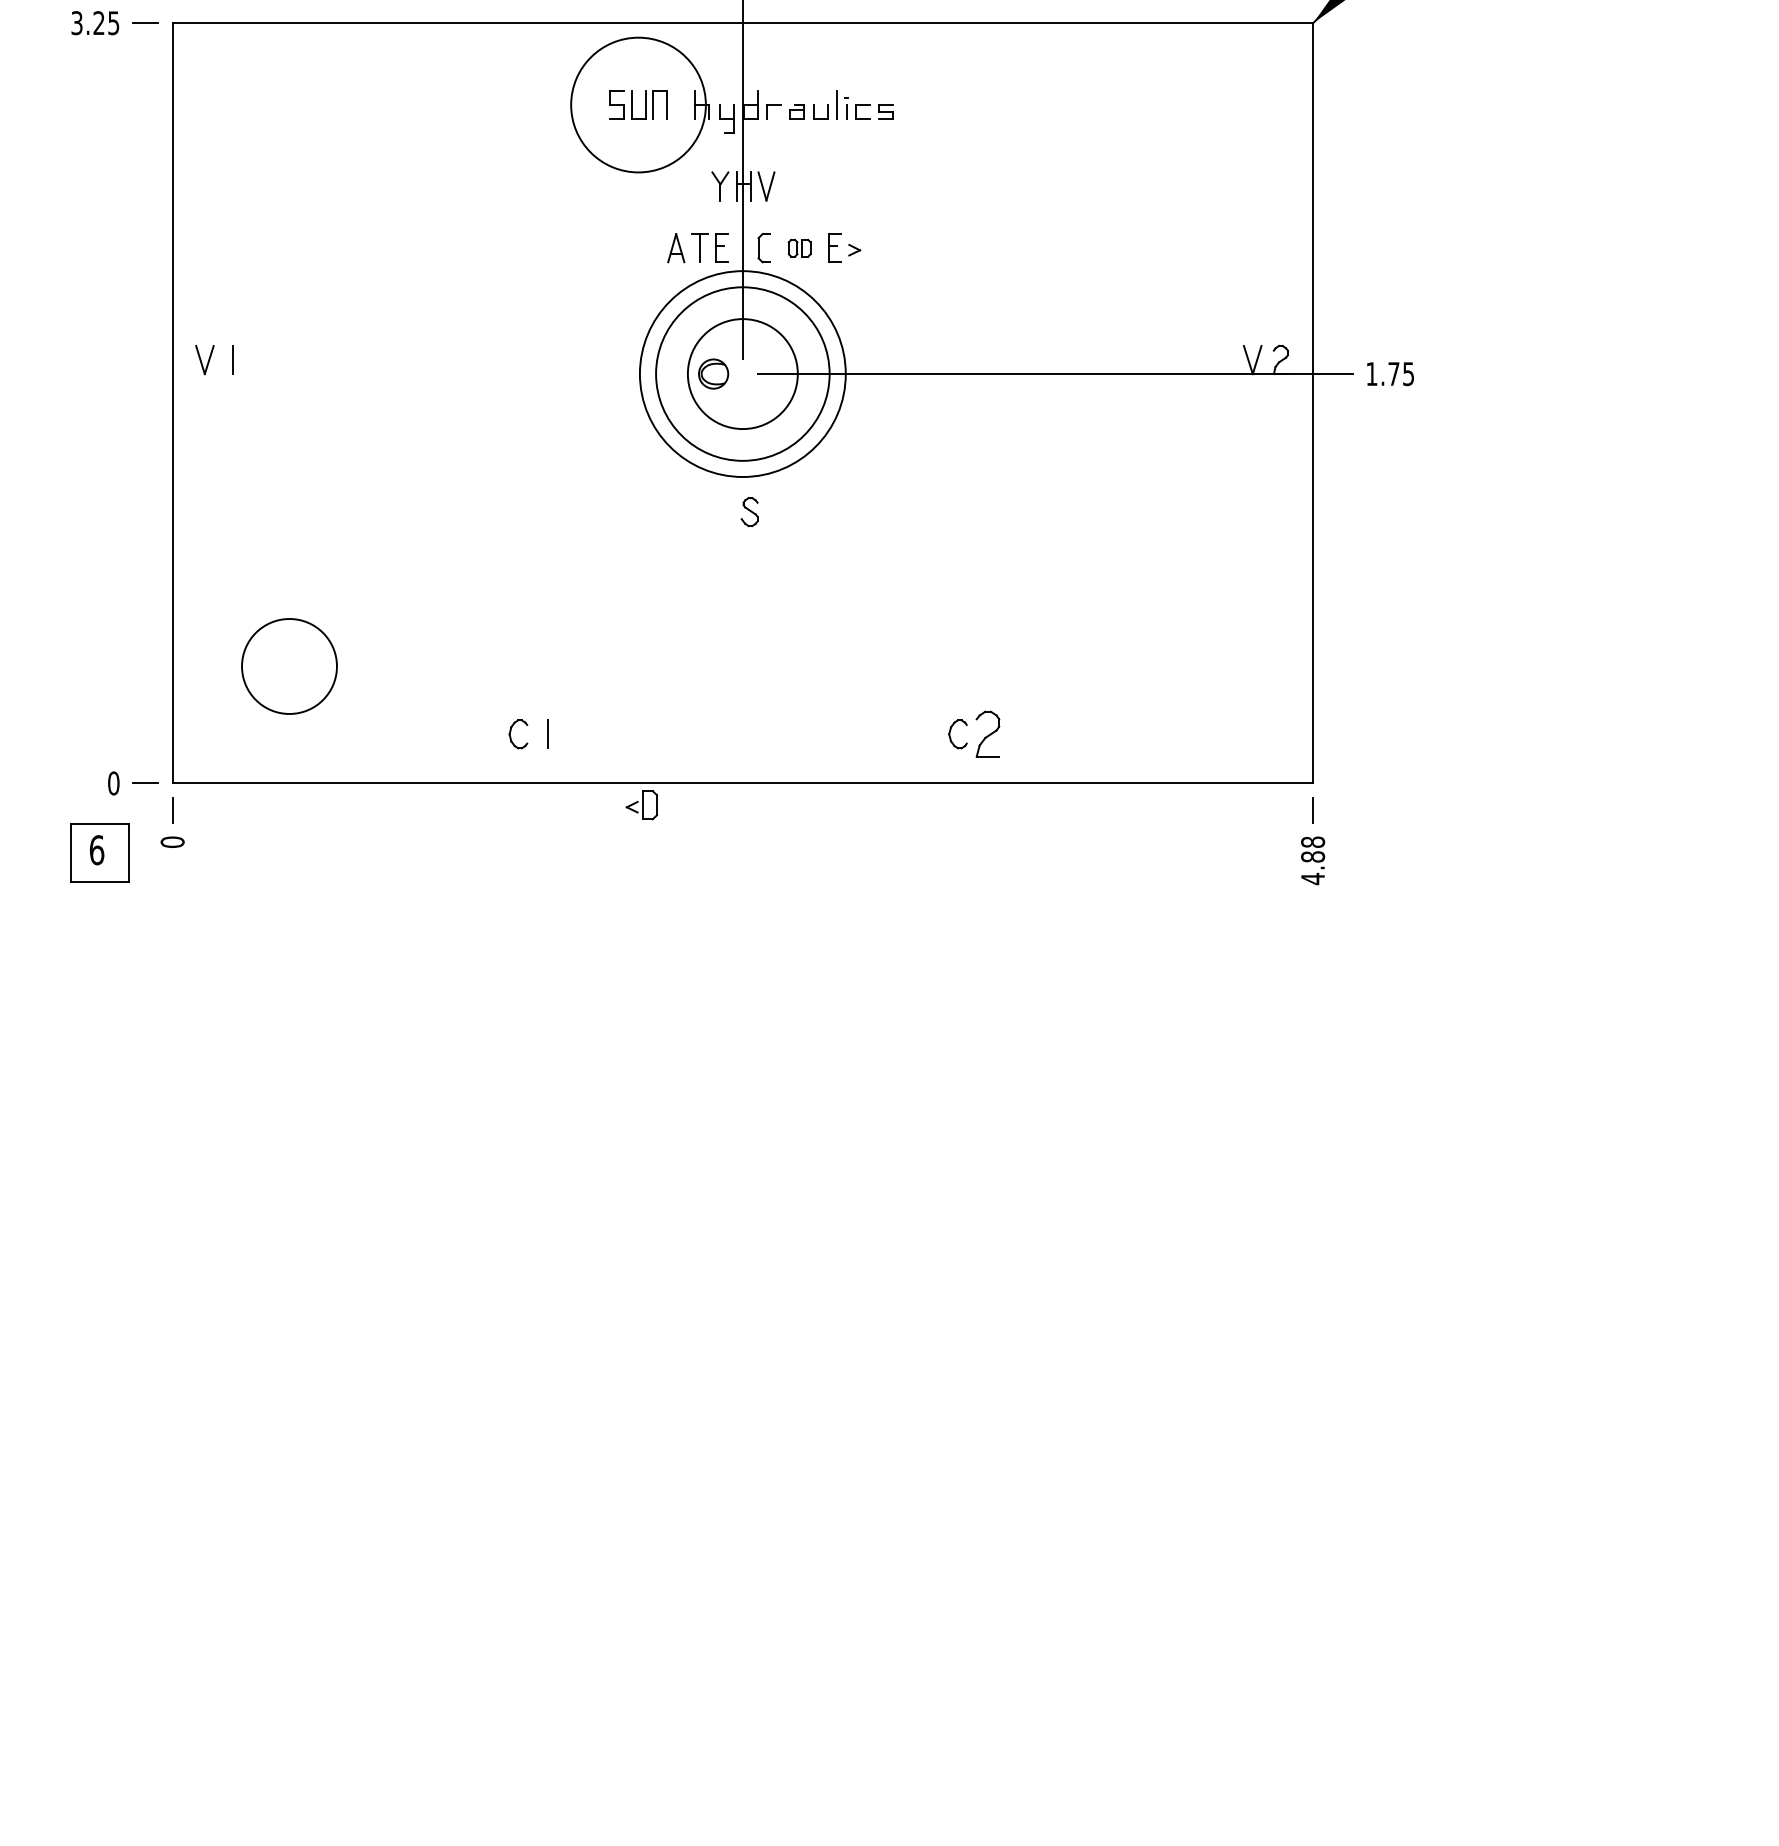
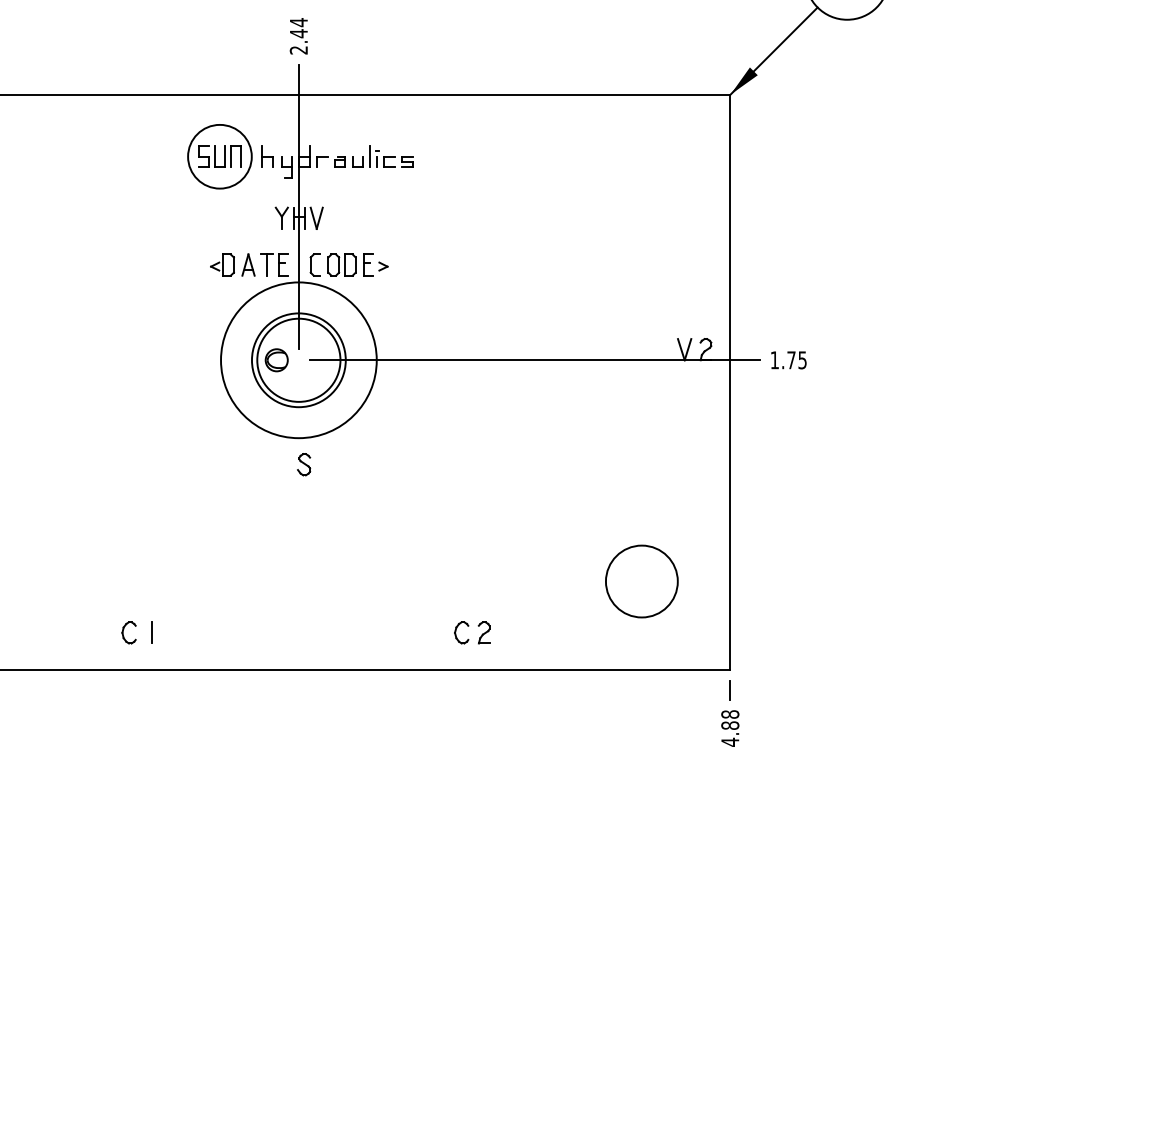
circle: (638, 104) -> (219, 156), size x0.62
part: (799, 248) -> (341, 265), size x1.67
circle: (742, 374) -> (298, 360), size x0.71
circle: (1195, 666) -> (641, 581), added
part: (987, 734) -> (483, 632), size x0.62
part: (641, 805) -> (222, 265), moved

